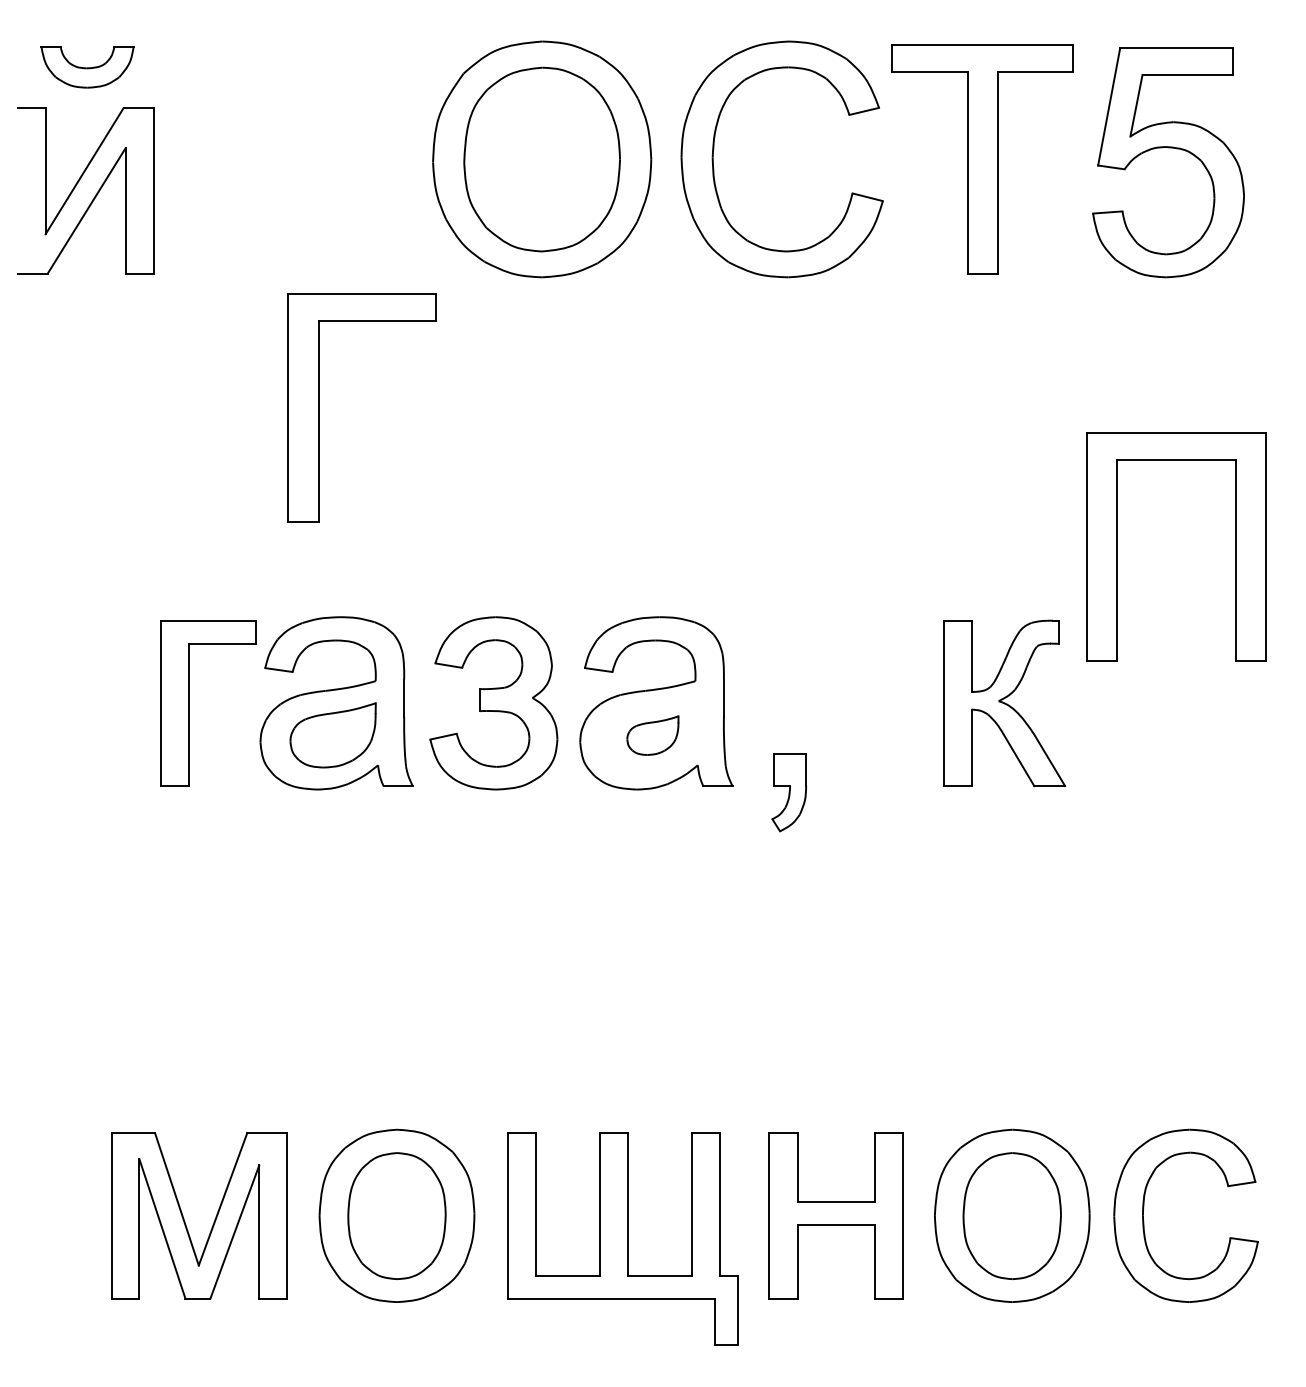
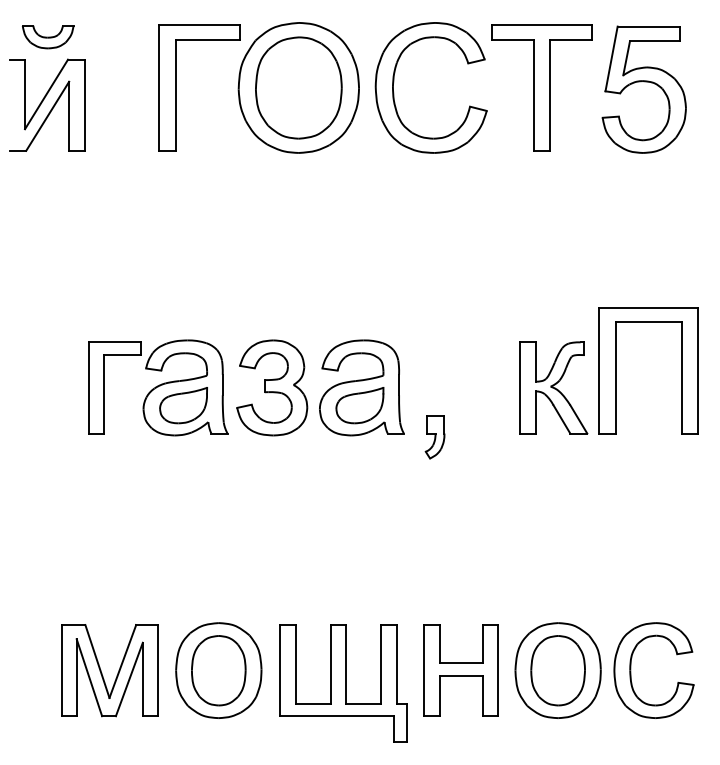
part: (320, 407) -> (176, 87), moved
part: (1118, 546) -> (616, 370), moved
part: (652, 735) -> (359, 405), size x1.67

